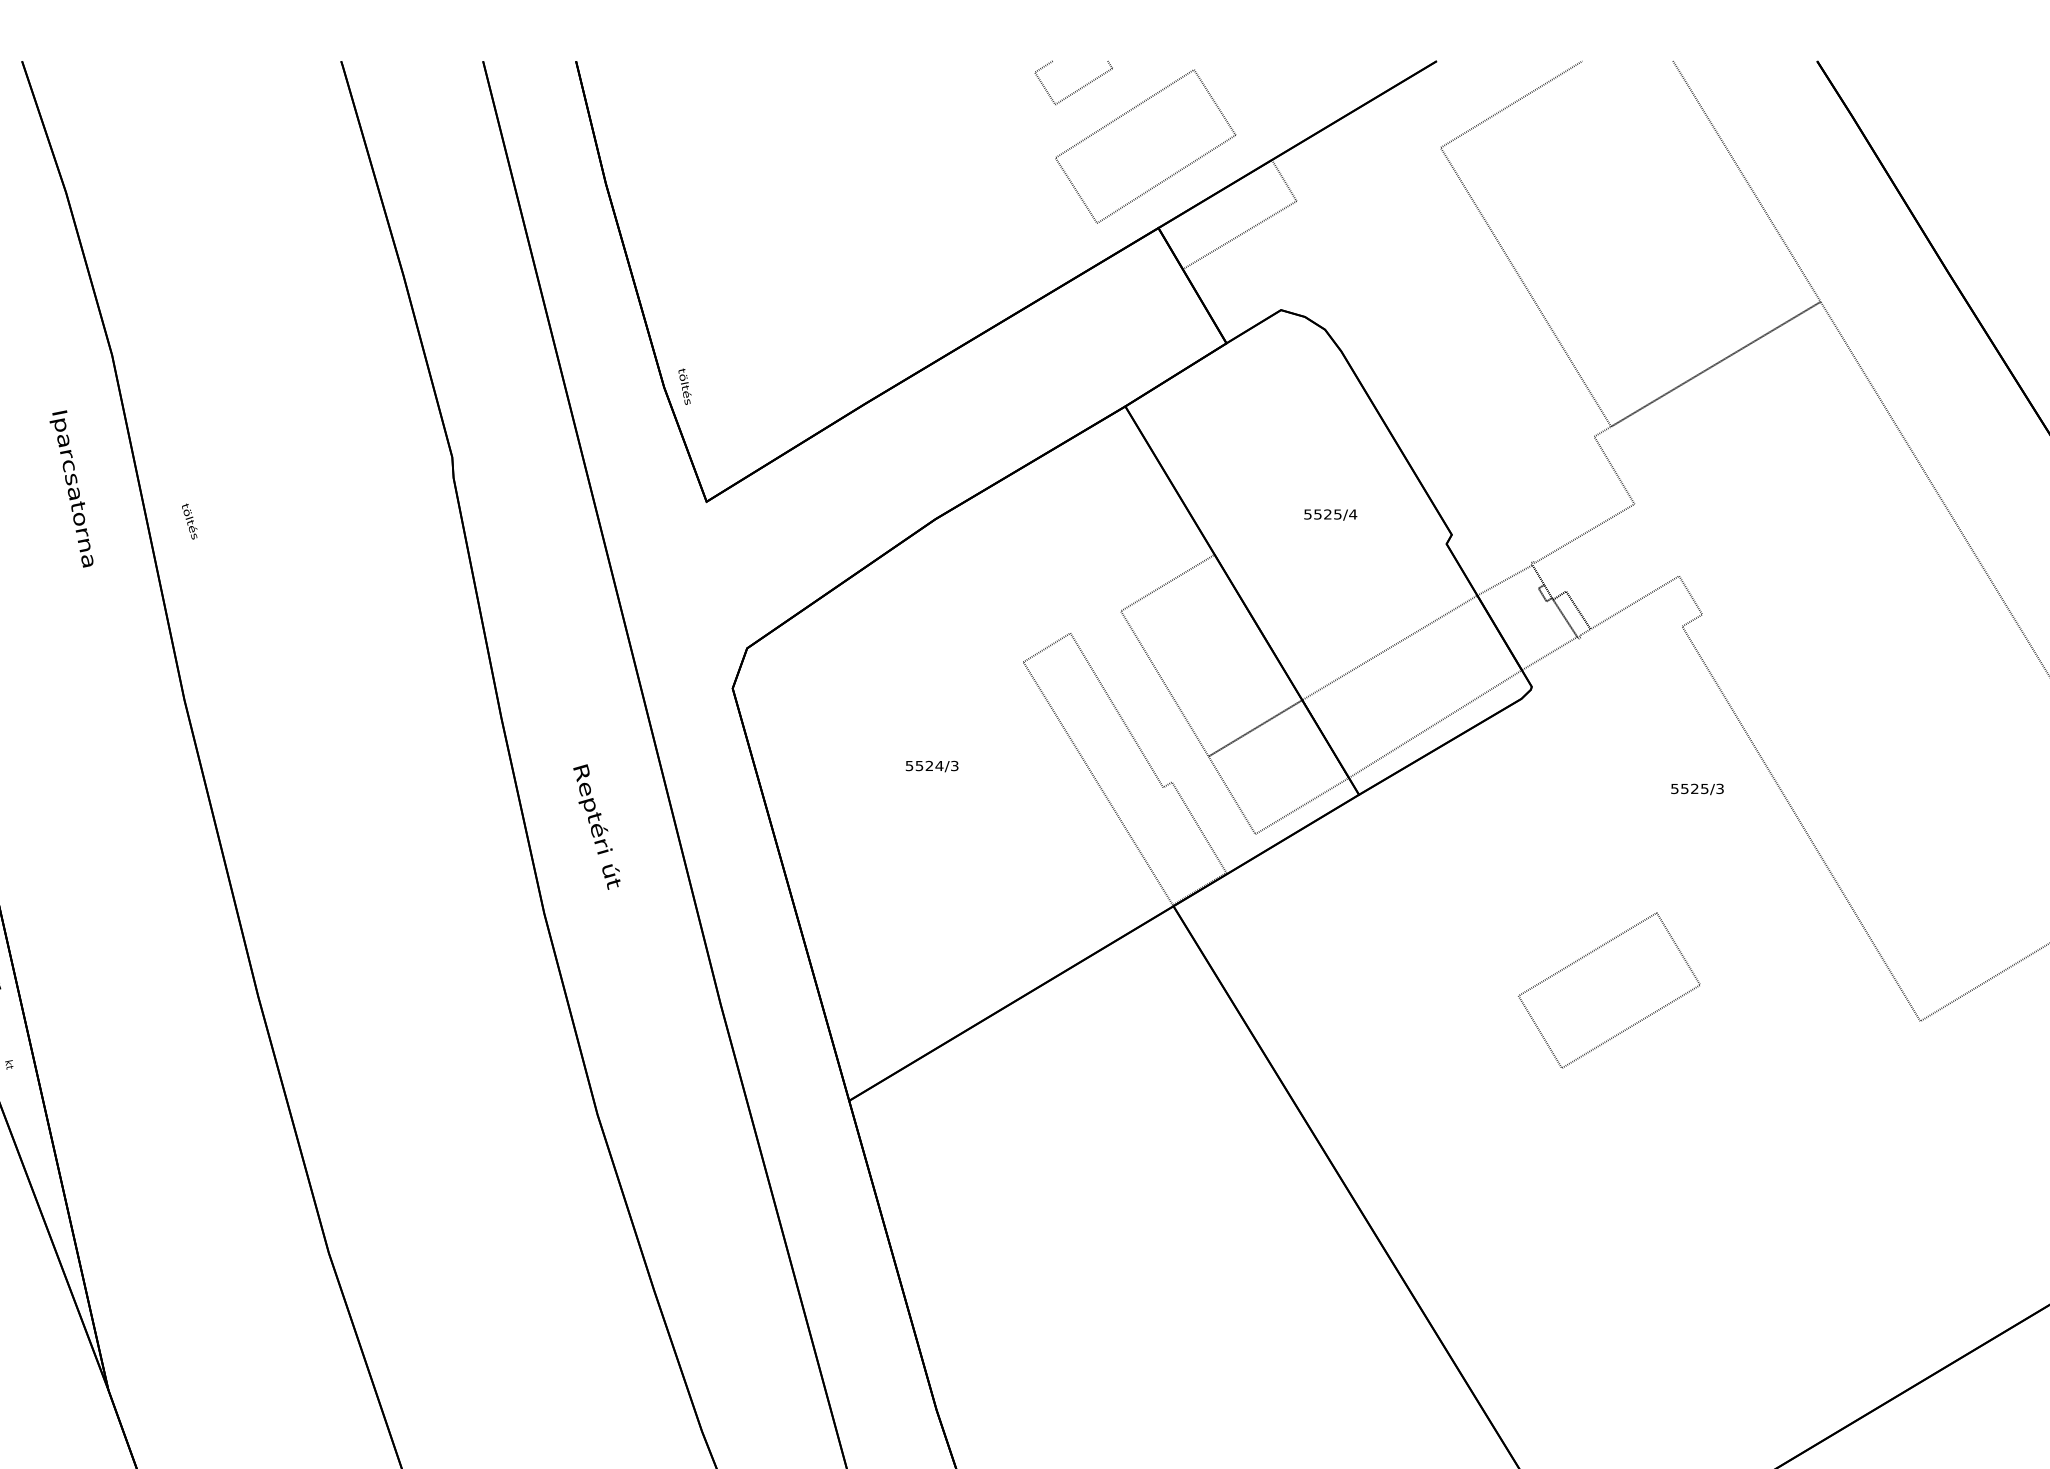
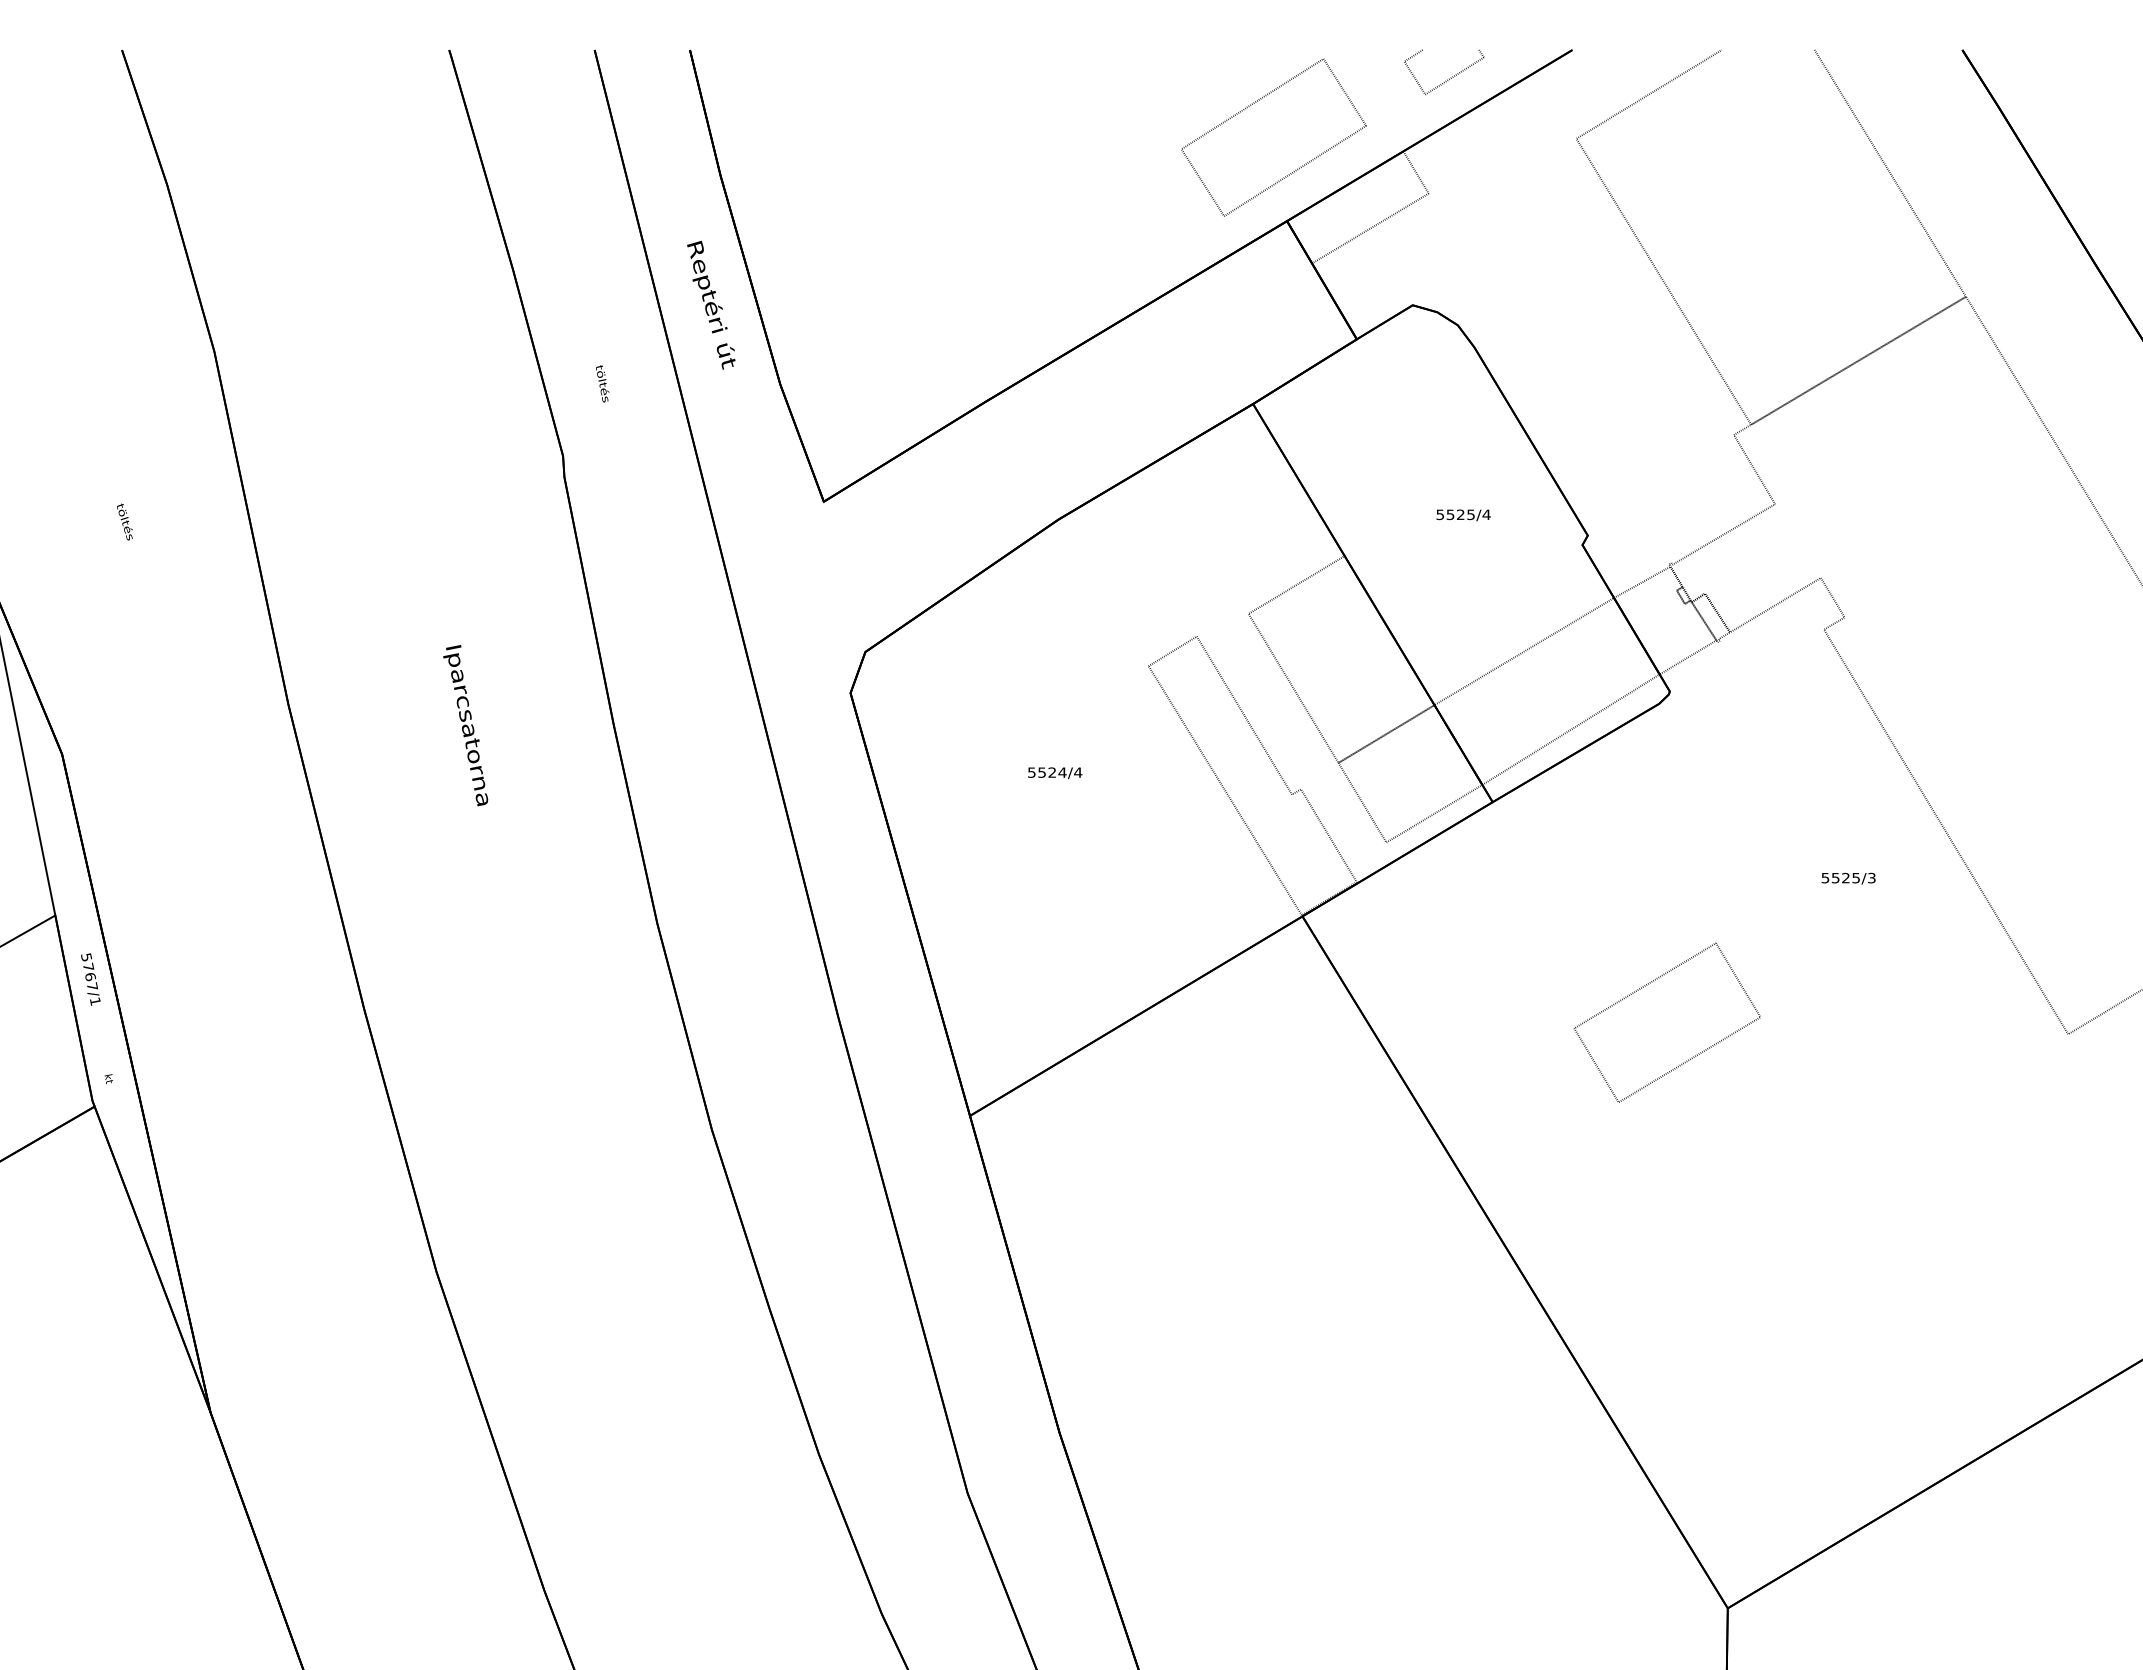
part: (1079, 87) -> (1450, 77), moved
text: (684, 386) -> (602, 383), moved
text: (71, 488) -> (465, 725), moved
text: (189, 521) -> (124, 521), moved
text: (955, 765) -> (1078, 772), 5524/3 -> 5524/4
text: (1697, 789) -> (1848, 878), moved
text: (597, 826) -> (711, 304), moved
part: (1590, 954) -> (1647, 985), moved

